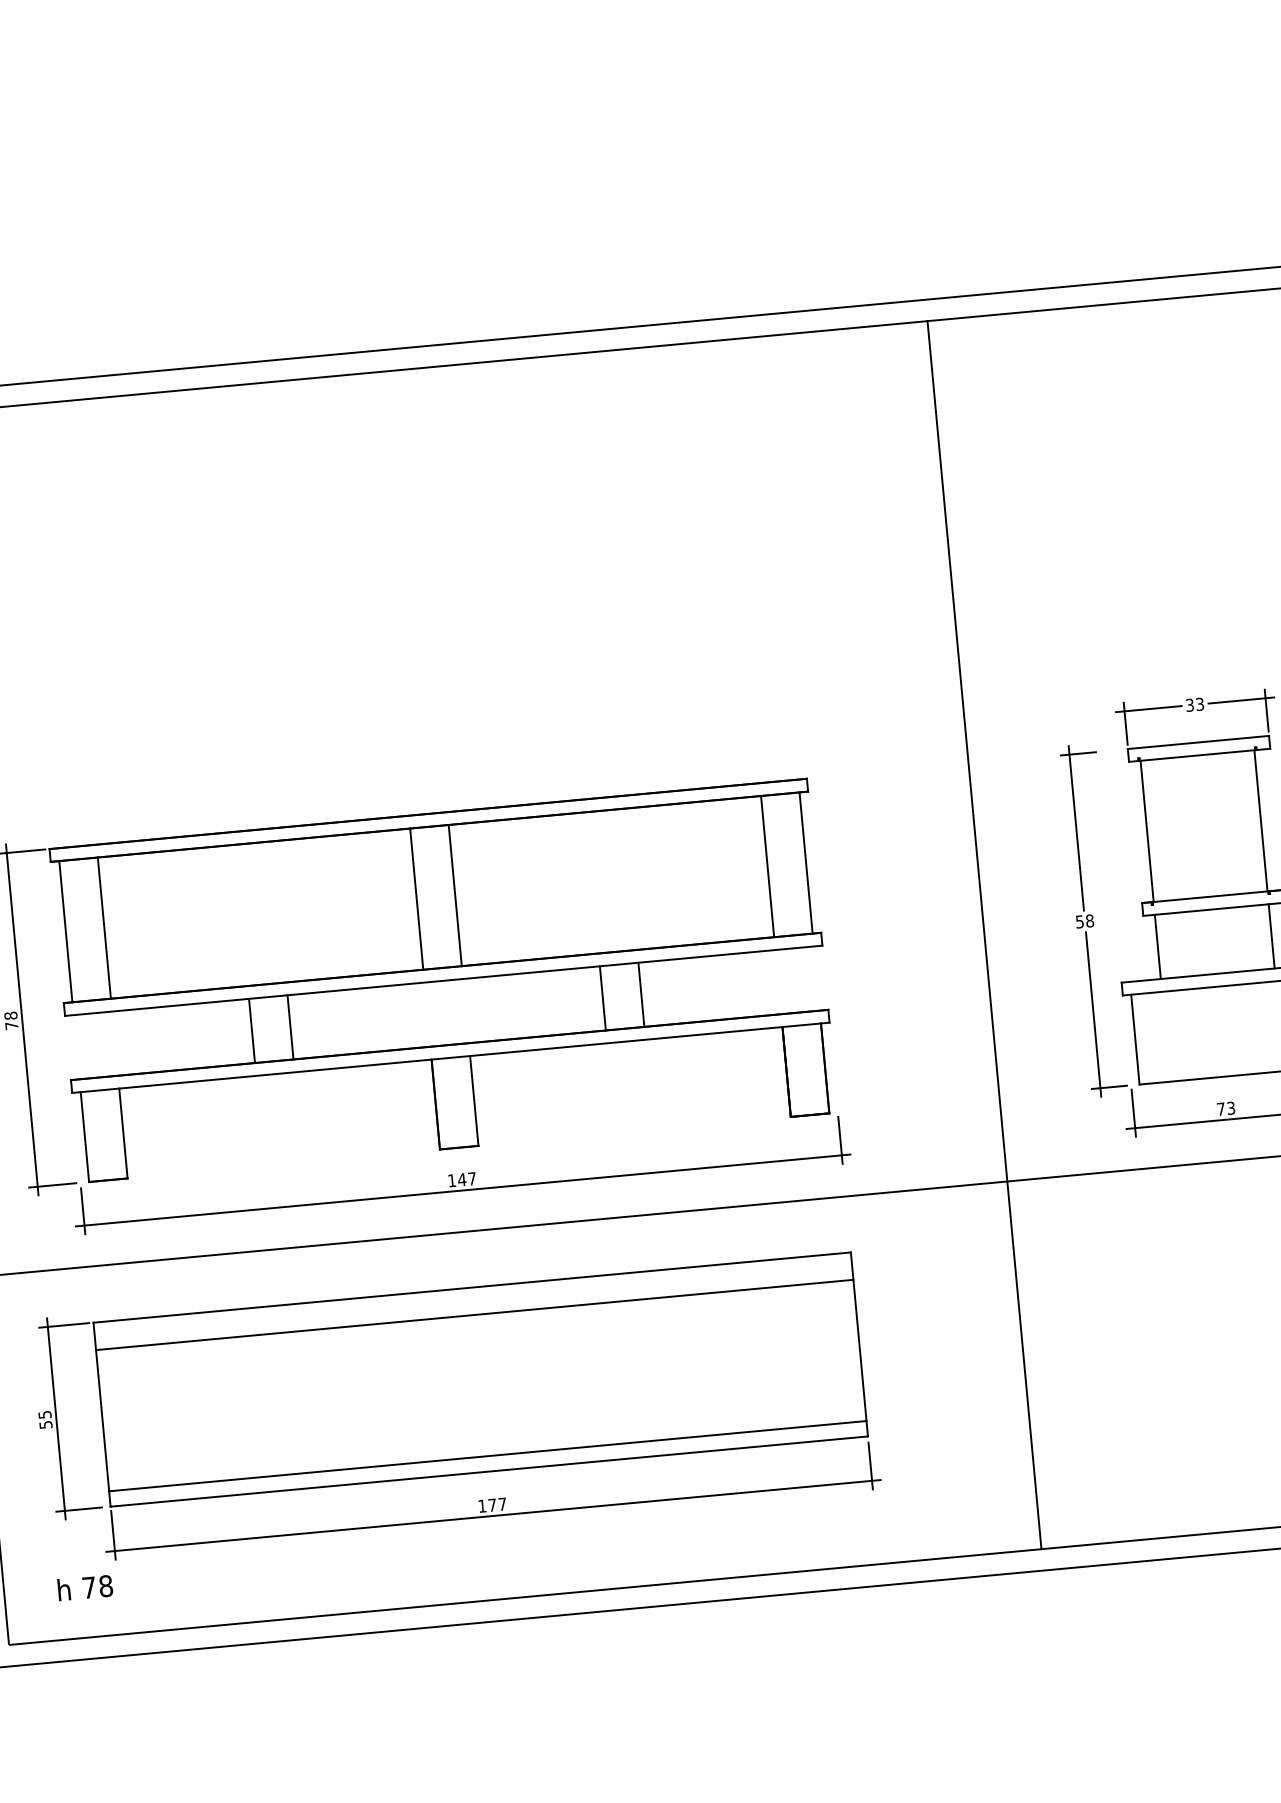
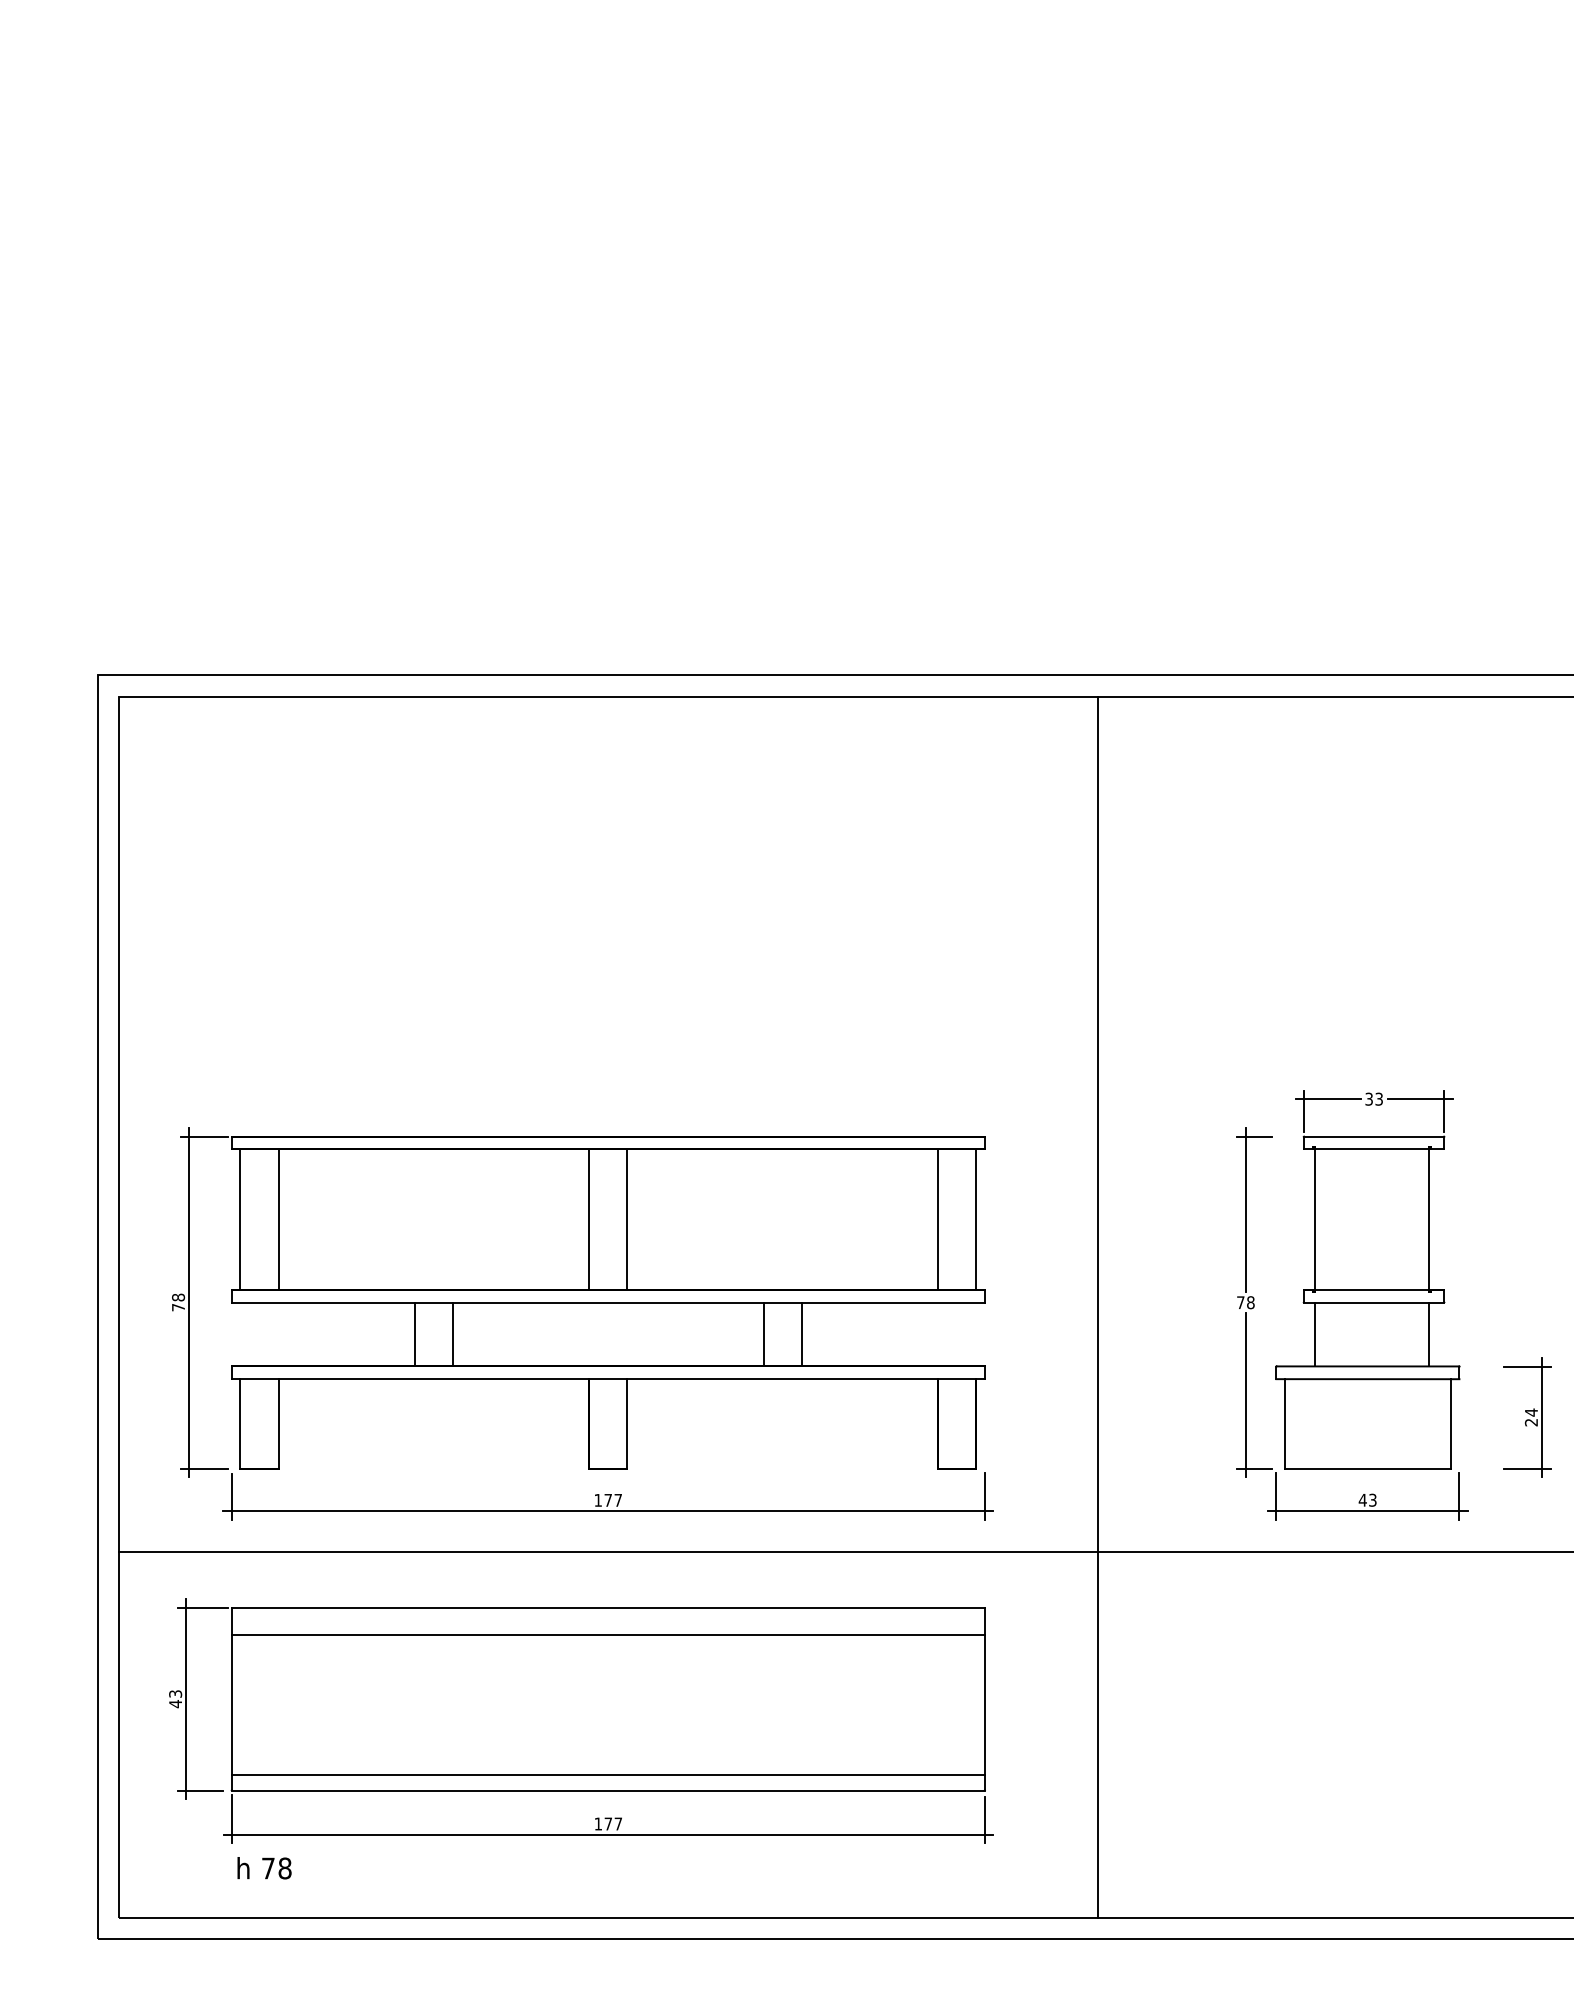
text: (1079, 921) -> (1240, 1302), 58 -> 78
line: (984, 934) -> (1097, 1306), moved
text: (1220, 1108) -> (1362, 1499), 73 -> 43
text: (462, 1179) -> (608, 1500), 147 -> 177
text: (45, 1420) -> (175, 1699), 55 -> 43
text: (85, 1588) -> (264, 1868), moved

